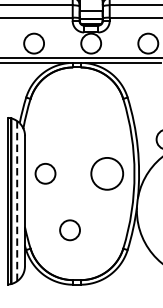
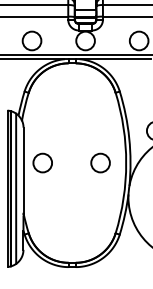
circle: (107, 173) -> (100, 162), size x0.62
line: (17, 201) -> (16, 189), dashed -> solid
circle: (69, 229) -> (65, 215), removed

